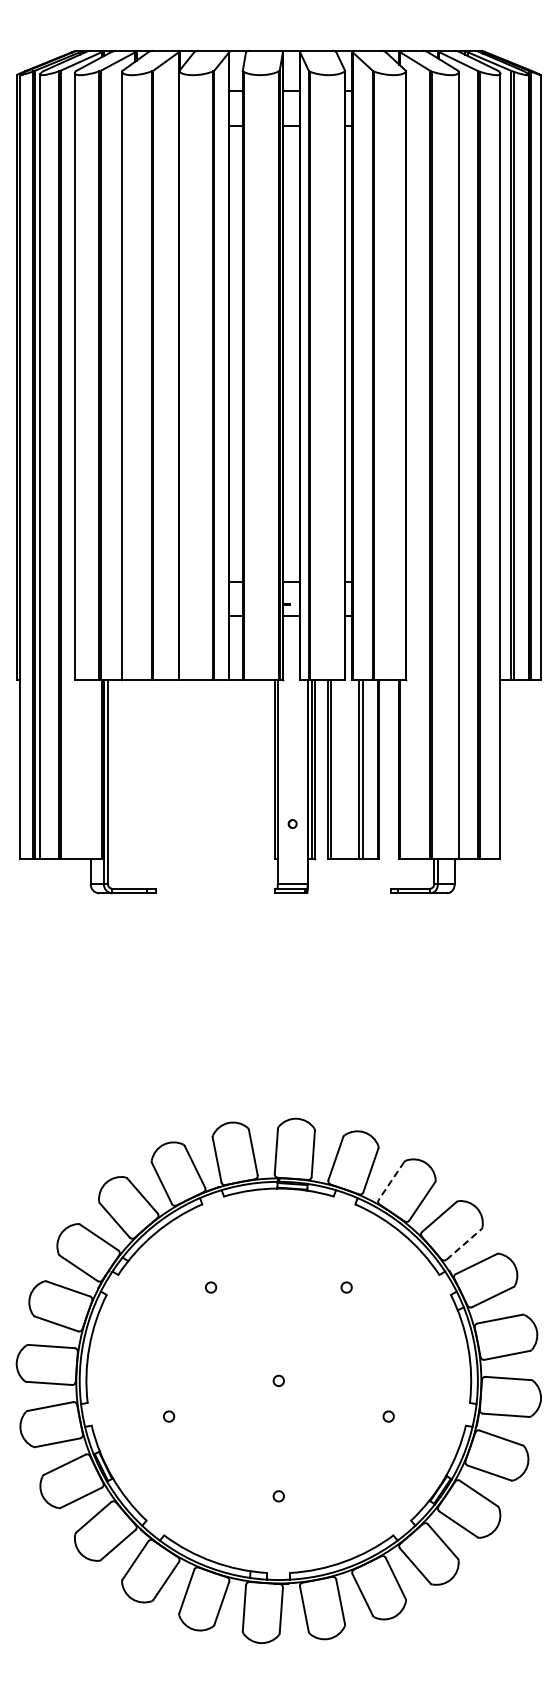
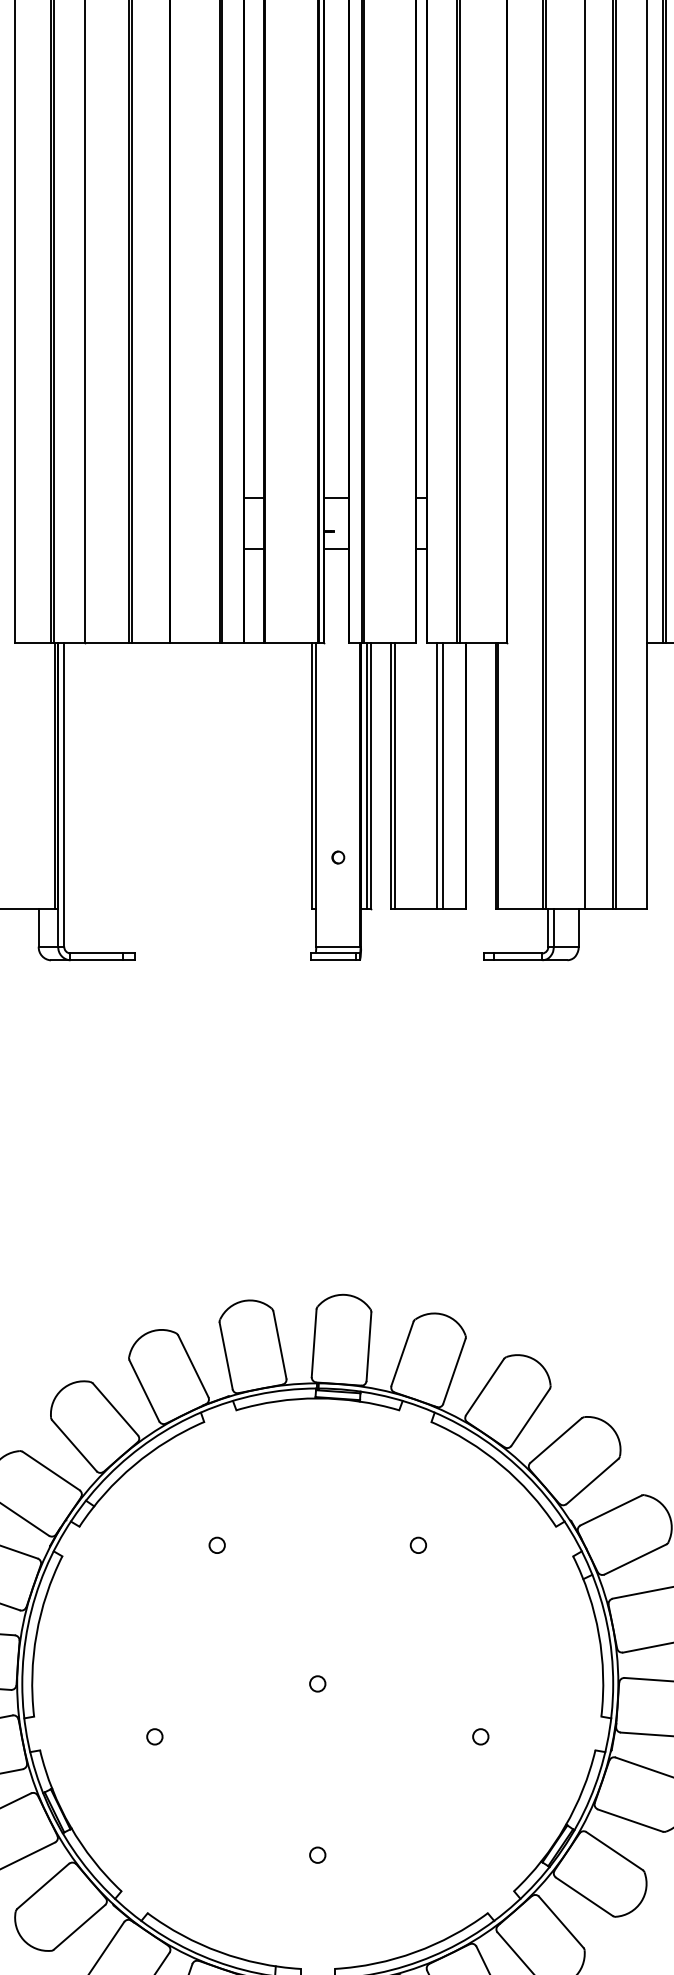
line: (391, 1180) -> (484, 1386), dashed -> solid
line: (464, 1244) -> (593, 1481), dashed -> solid

